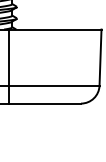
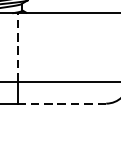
line: (8, 57) -> (17, 47), solid -> dashed
line: (44, 103) -> (61, 103), solid -> dashed

